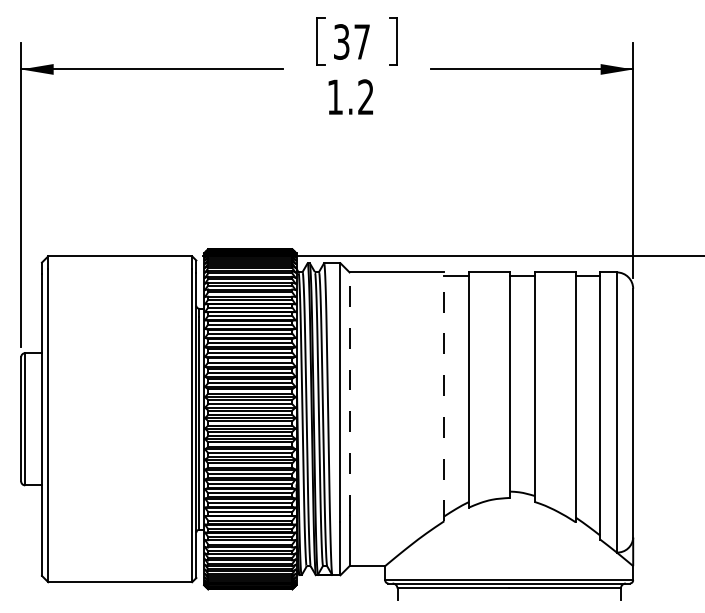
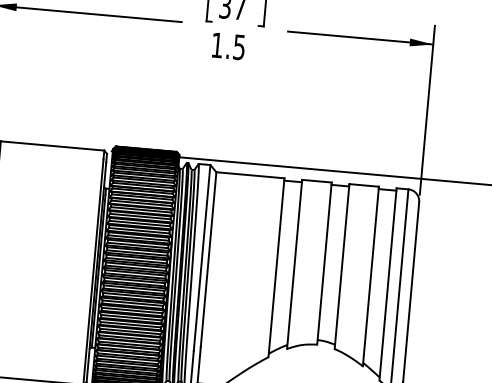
text: (365, 97) -> (239, 47), 1.2 -> 1.5
line: (349, 394) -> (208, 259), dashed -> solid
line: (444, 396) -> (276, 267), dashed -> solid

